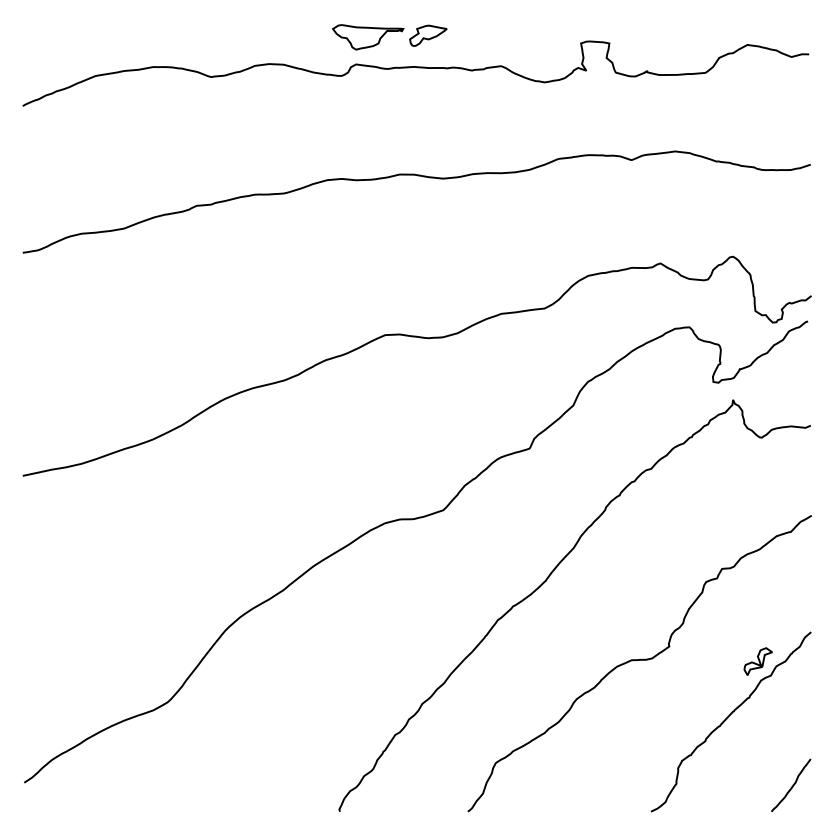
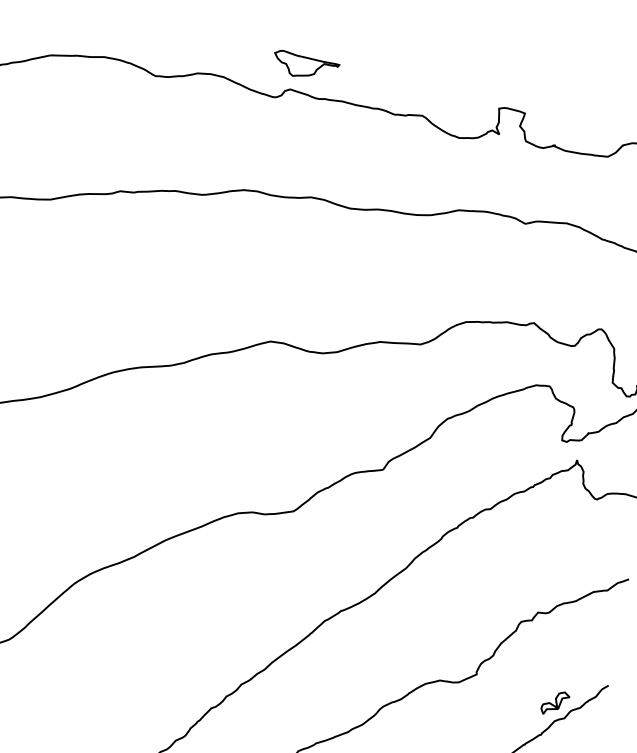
part: (428, 35) -> (361, 75), removed

